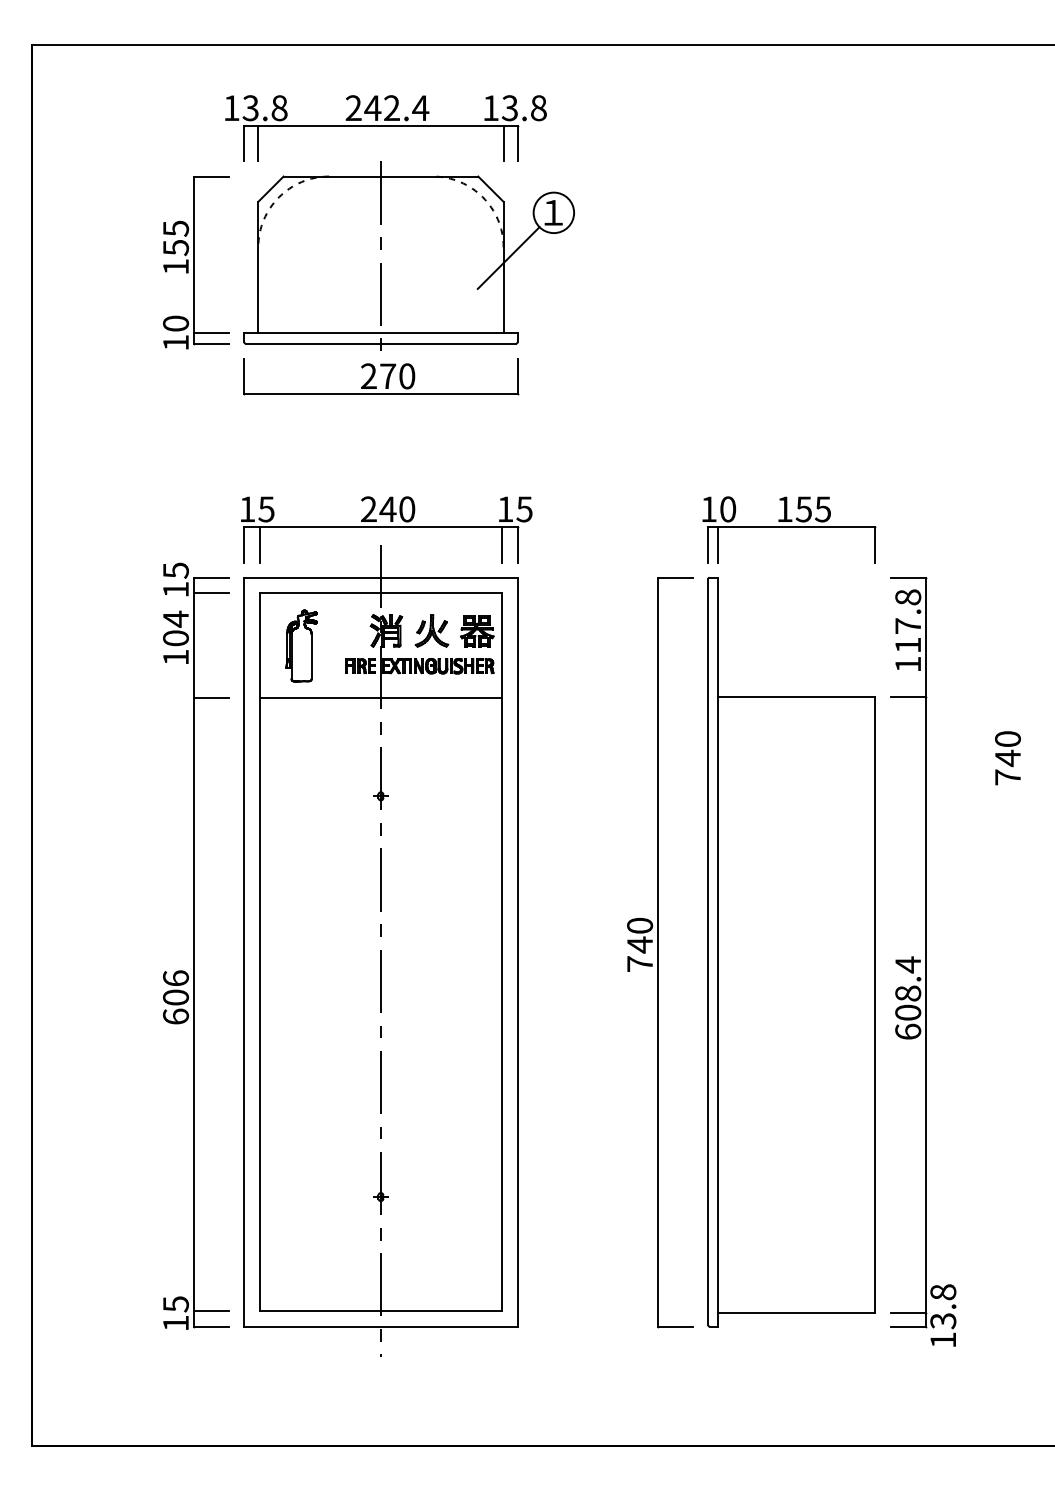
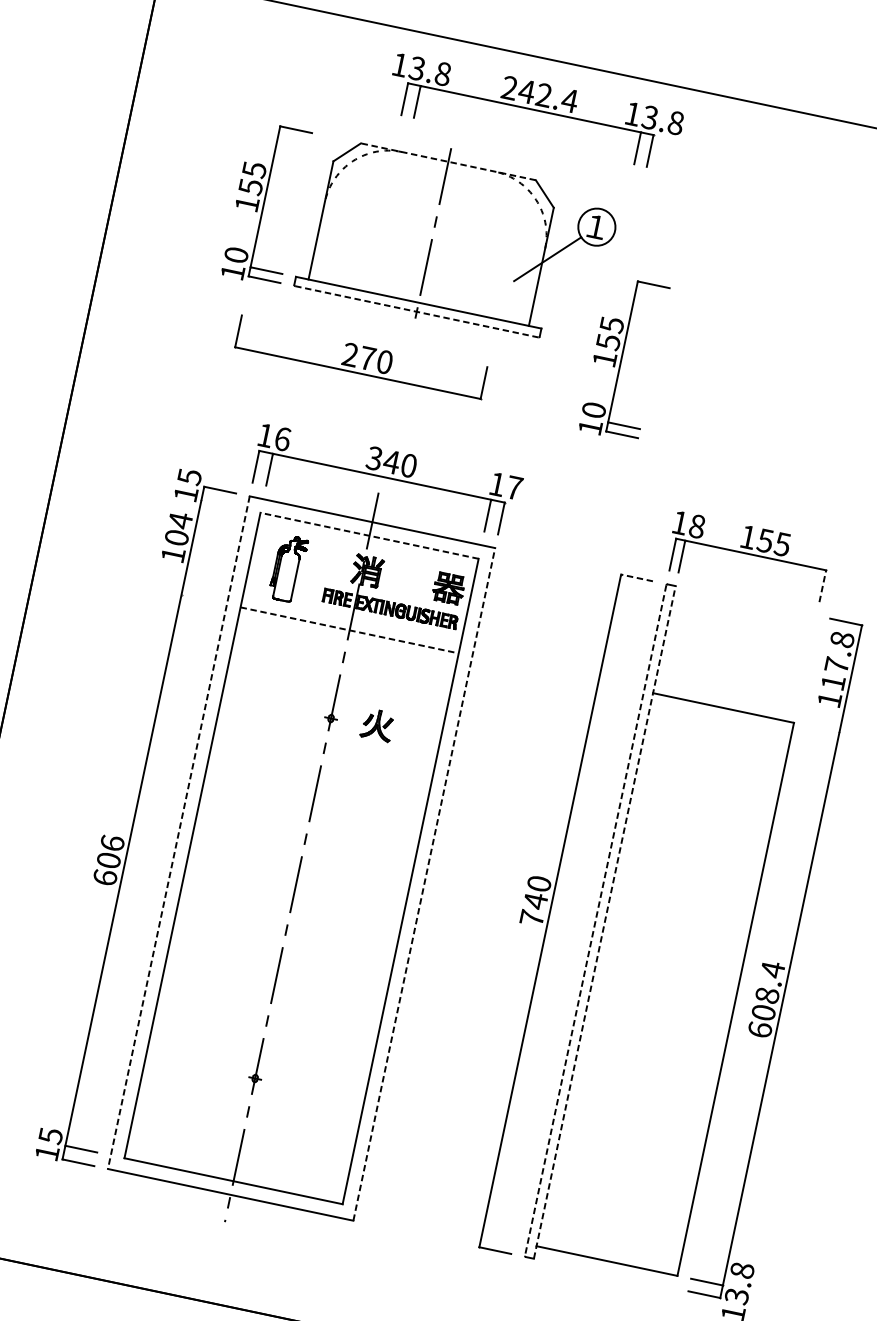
part: (385, 128) -> (534, 112), moved
line: (380, 176) -> (448, 161), solid -> dashed
line: (381, 343) -> (417, 311), solid -> dashed
part: (612, 347) -> (624, 359), added
part: (381, 376) -> (361, 357), moved
text: (266, 509) -> (282, 439), 15 -> 16
text: (368, 509) -> (374, 458), 240 -> 340
text: (524, 509) -> (514, 488), 15 -> 17
text: (728, 509) -> (697, 526), 10 -> 18
line: (875, 544) -> (823, 585), solid -> dashed
line: (675, 577) -> (637, 577), solid -> dashed
line: (211, 592) -> (217, 503), removed
line: (380, 592) -> (369, 535), solid -> dashed
part: (431, 630) -> (377, 724), moved
line: (907, 696) -> (822, 728), removed
line: (211, 698) -> (197, 598), removed
line: (381, 698) -> (350, 630), solid -> dashed
line: (517, 951) -> (424, 883), solid -> dashed
line: (718, 951) -> (604, 921), solid -> dashed
line: (244, 952) -> (178, 833), solid -> dashed
line: (708, 952) -> (595, 920), solid -> dashed

